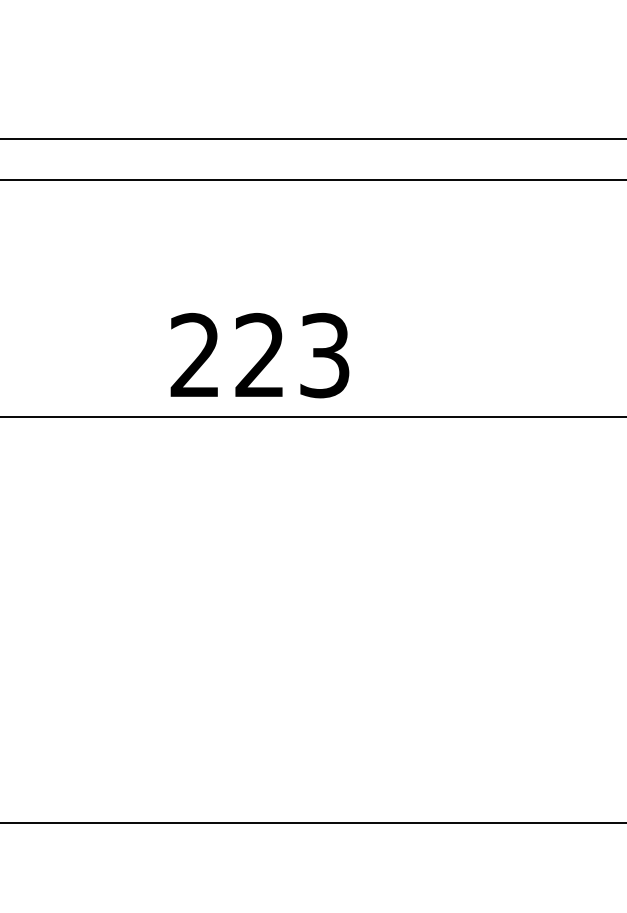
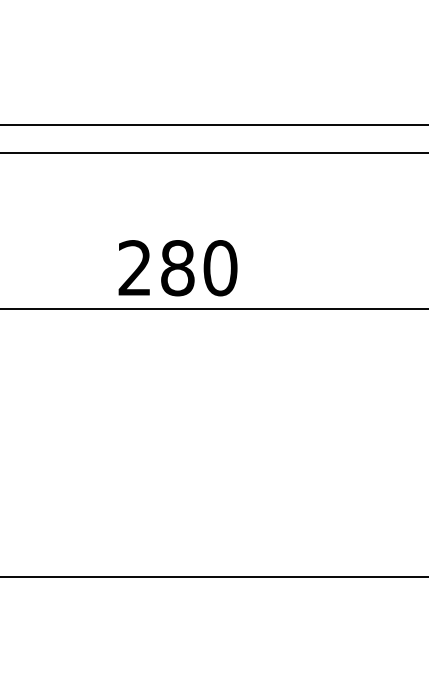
text: (293, 356) -> (199, 268), 223 -> 280

